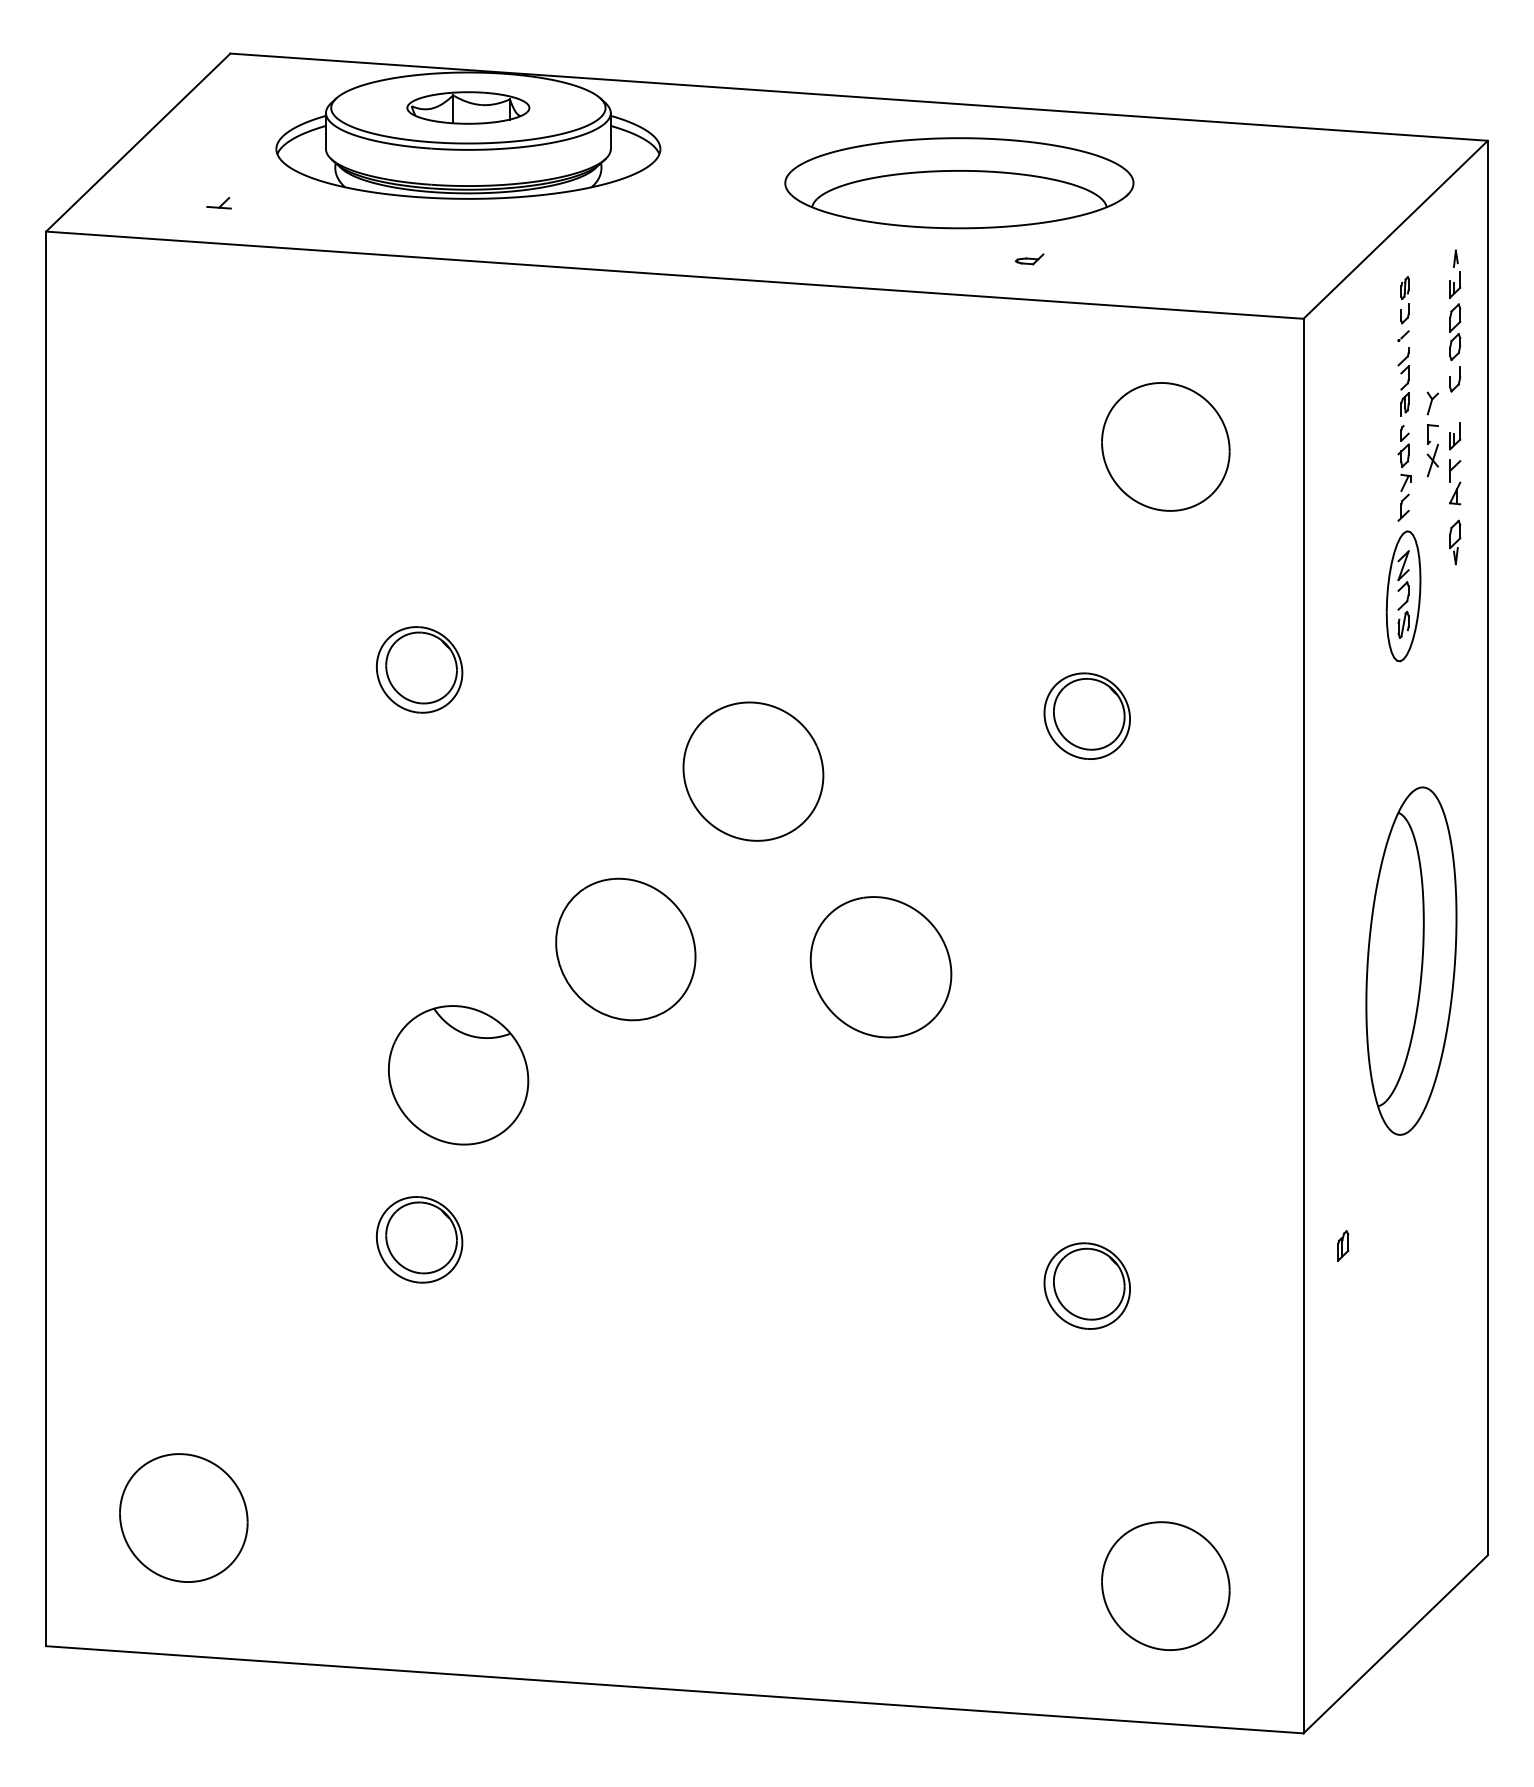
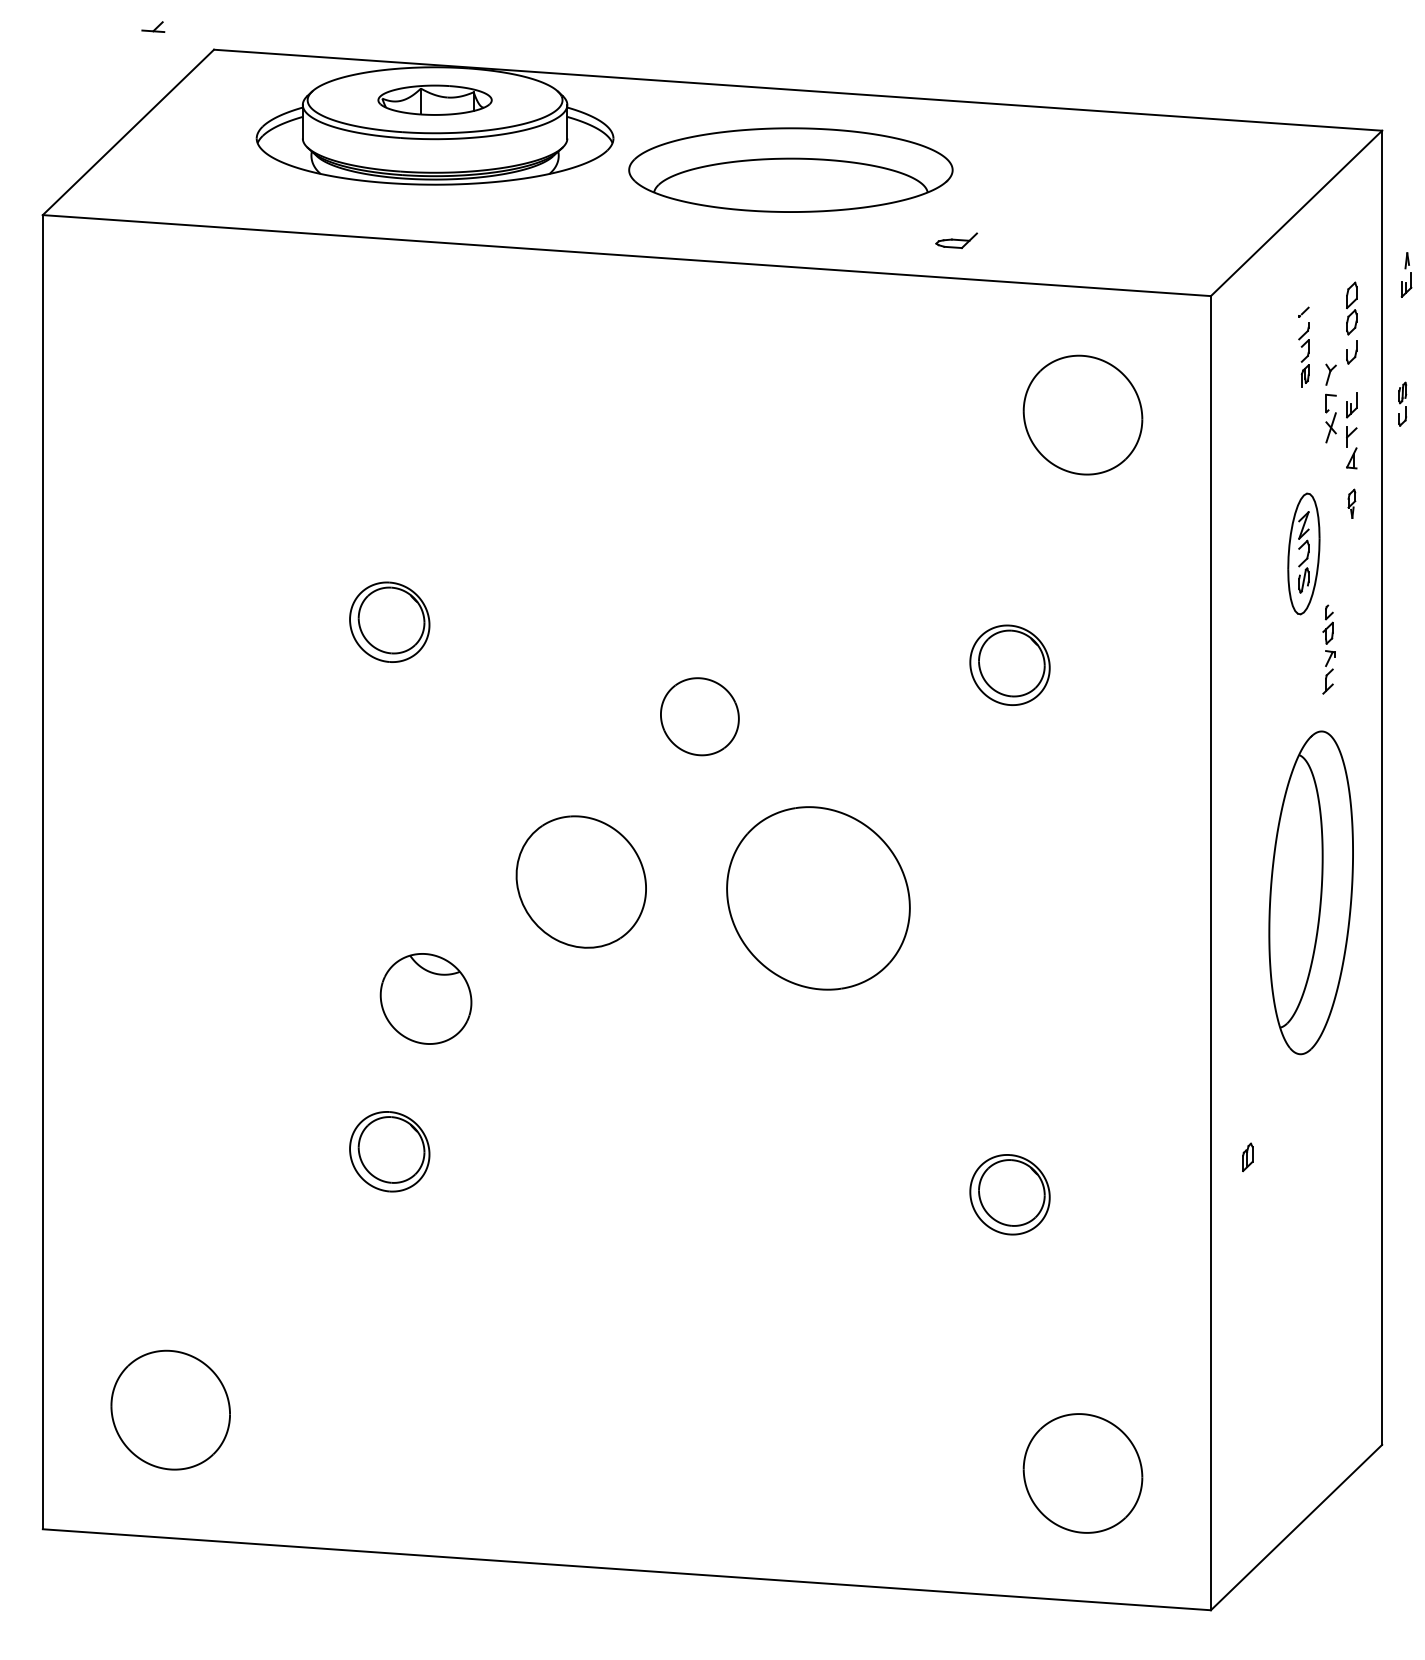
part: (959, 183) -> (791, 170), moved
part: (218, 203) -> (152, 27), moved
part: (1029, 259) -> (956, 241), size x1.6
part: (1455, 273) -> (1406, 274), moved
part: (1404, 300) -> (1402, 404), moved
part: (1404, 473) -> (1328, 649), moved
part: (1455, 542) -> (1352, 503), size x0.7
part: (753, 771) -> (699, 716), size x0.6
part: (880, 967) -> (817, 898), size x1.4
part: (458, 1075) -> (425, 999), size x0.7

